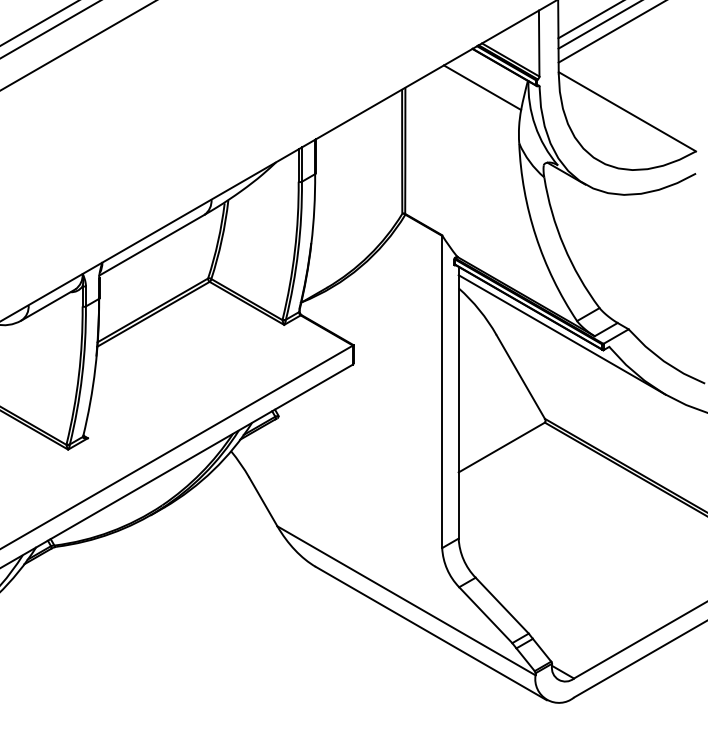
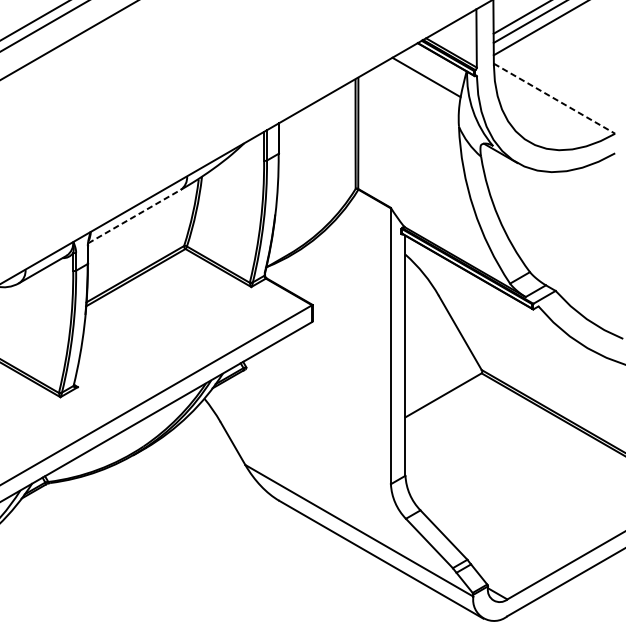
line: (627, 112) -> (554, 99), solid -> dashed
line: (152, 244) -> (134, 215), solid -> dashed
line: (561, 334) -> (496, 295), removed

